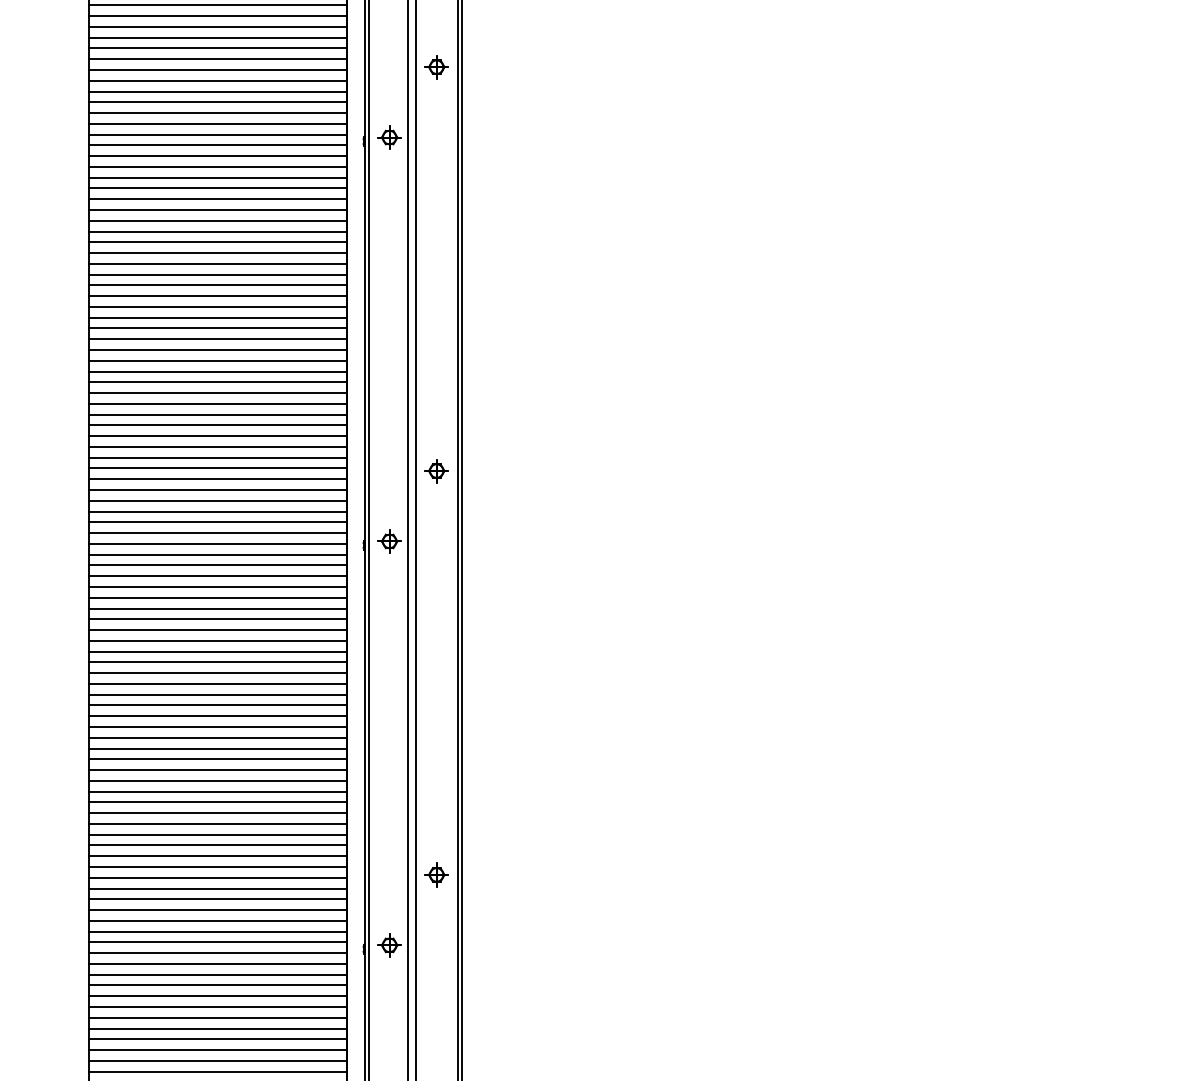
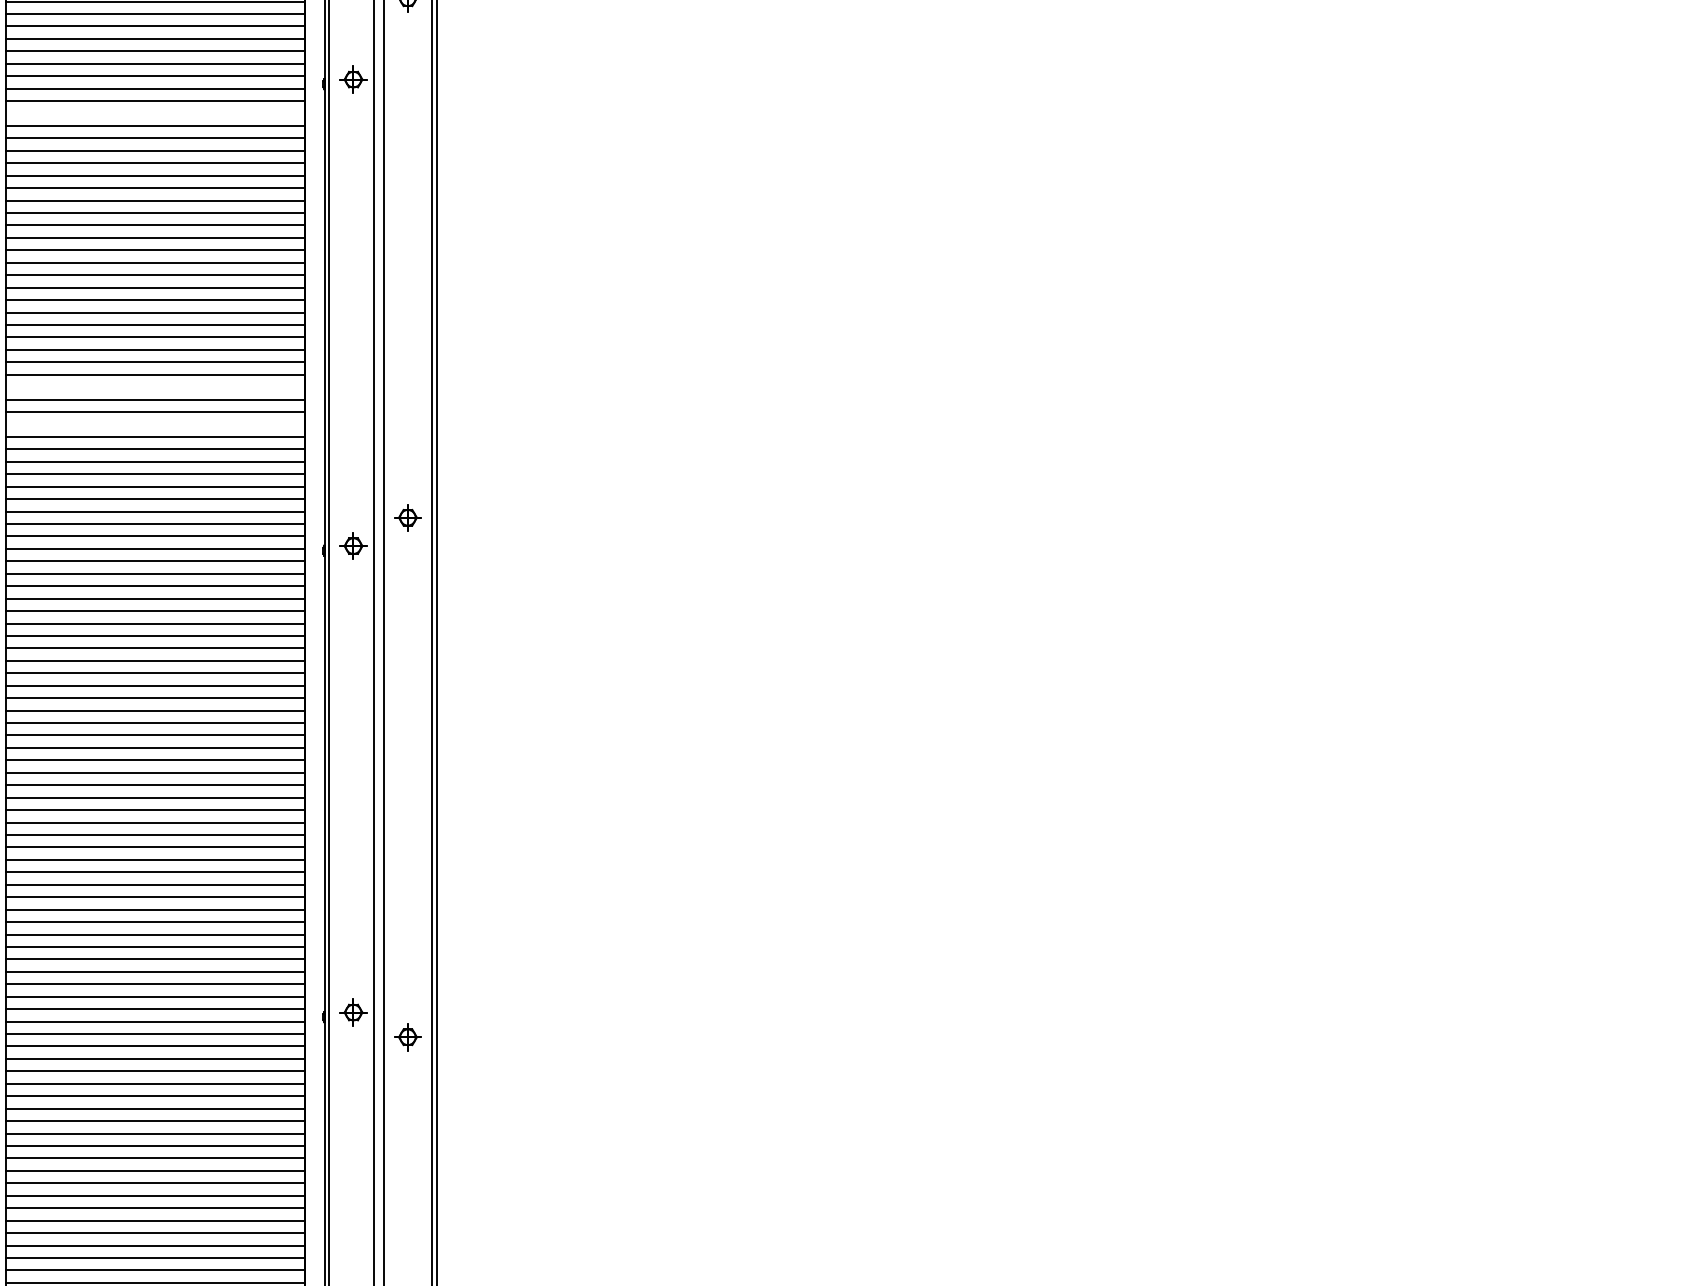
line: (218, 166) -> (155, 113), removed
line: (218, 404) -> (155, 387), removed
line: (218, 436) -> (155, 424), removed
part: (436, 470) -> (407, 517), moved
part: (436, 875) -> (407, 1037), moved

